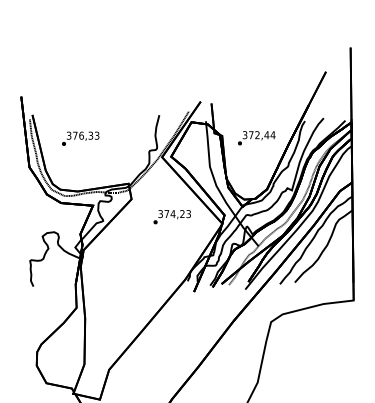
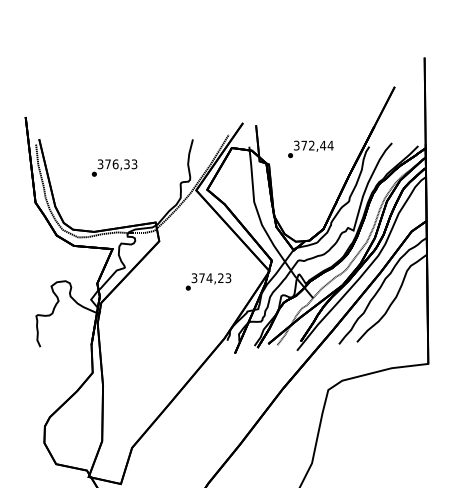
text: (80, 138) -> (114, 167), moved
text: (256, 138) -> (310, 149), moved
text: (172, 216) -> (208, 281), moved

